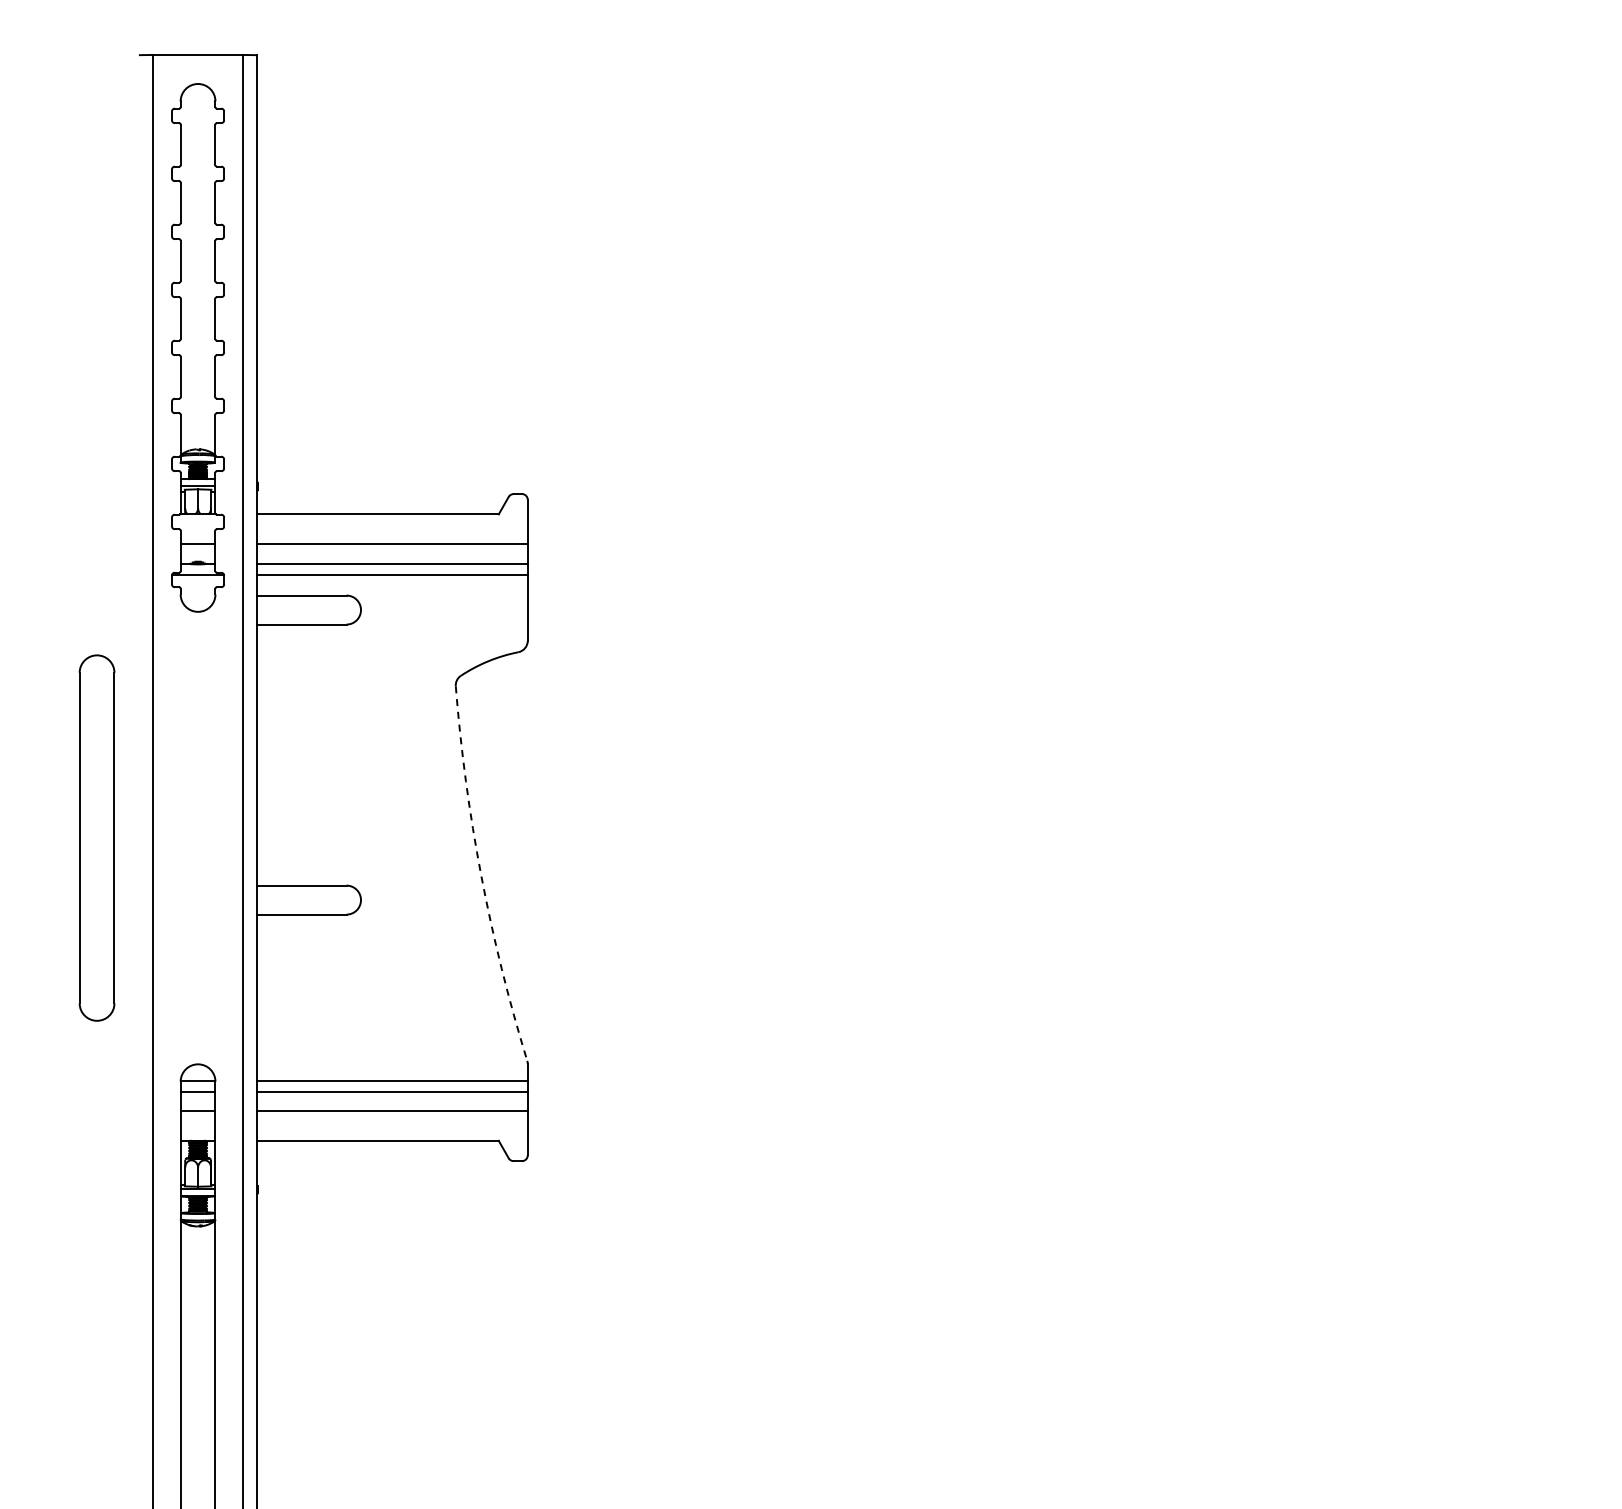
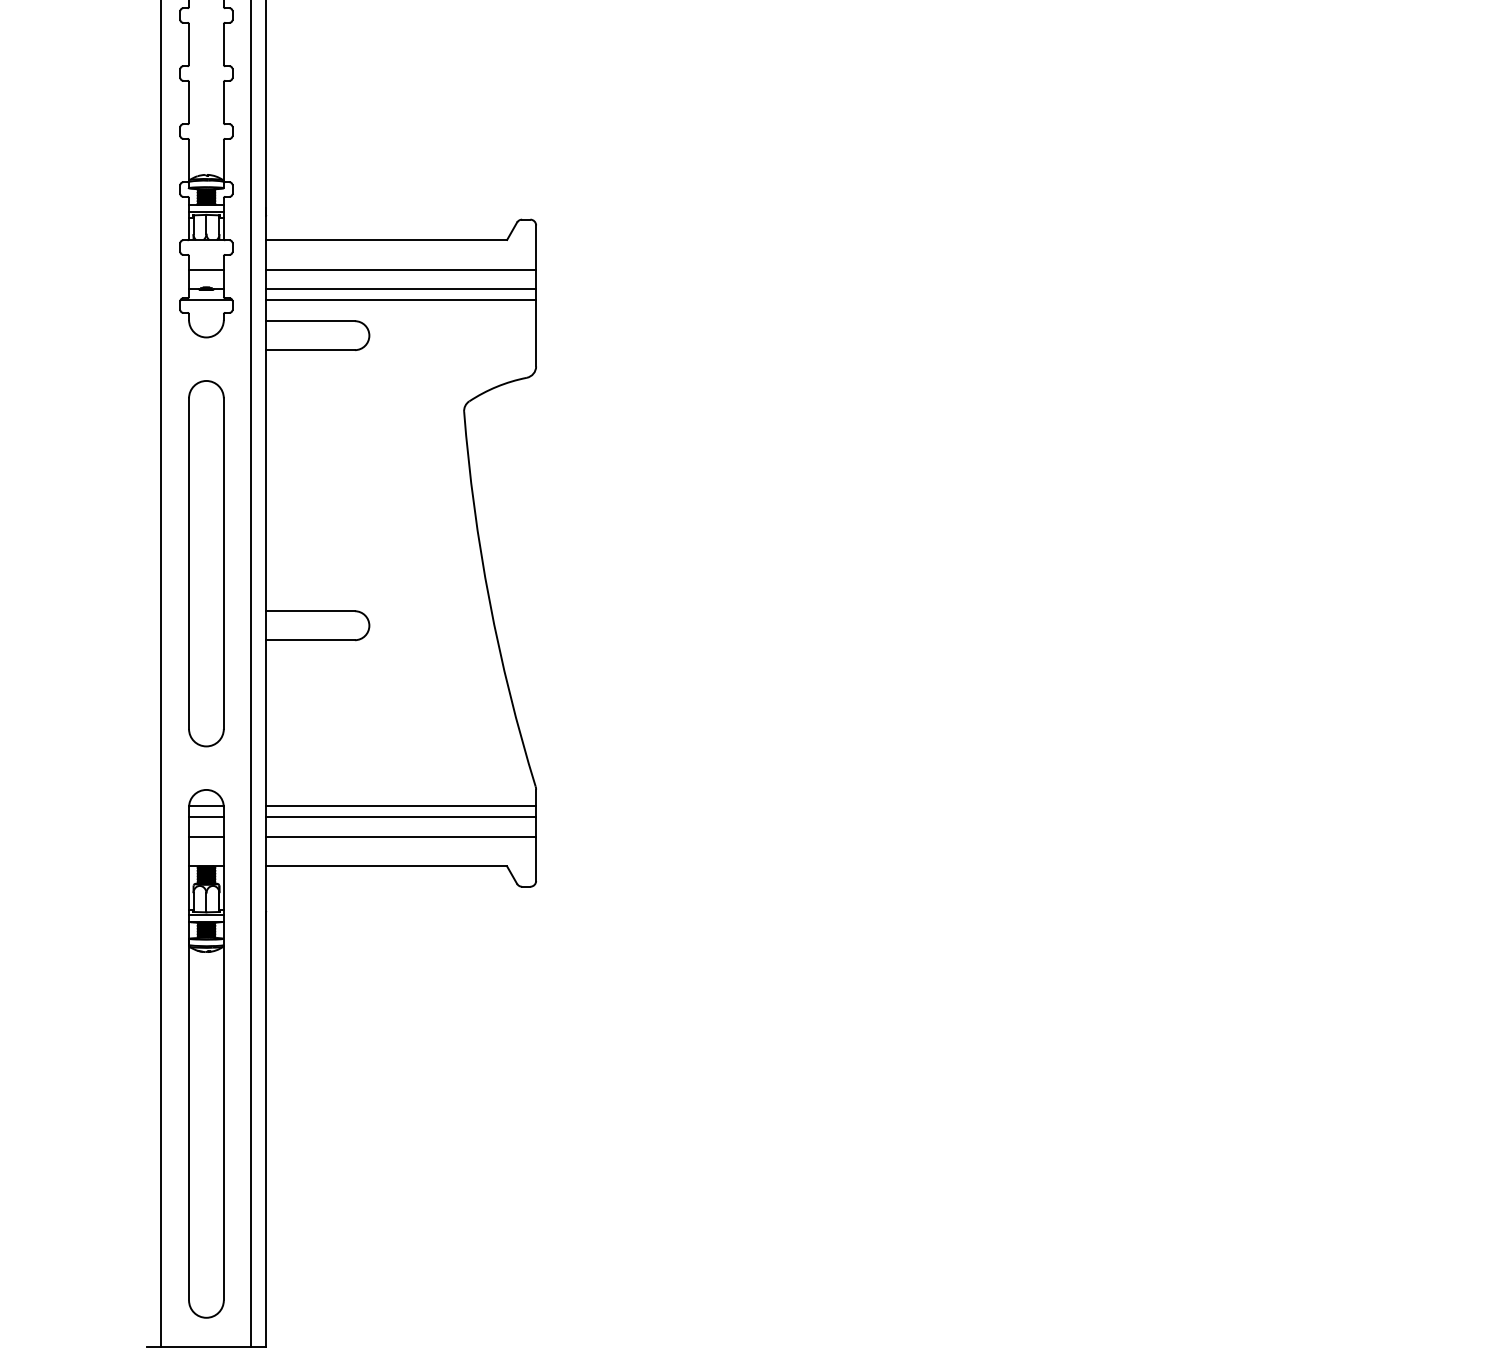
part: (96, 837) -> (205, 563), moved
arc: (481, 875) -> (489, 601), dashed -> solid

